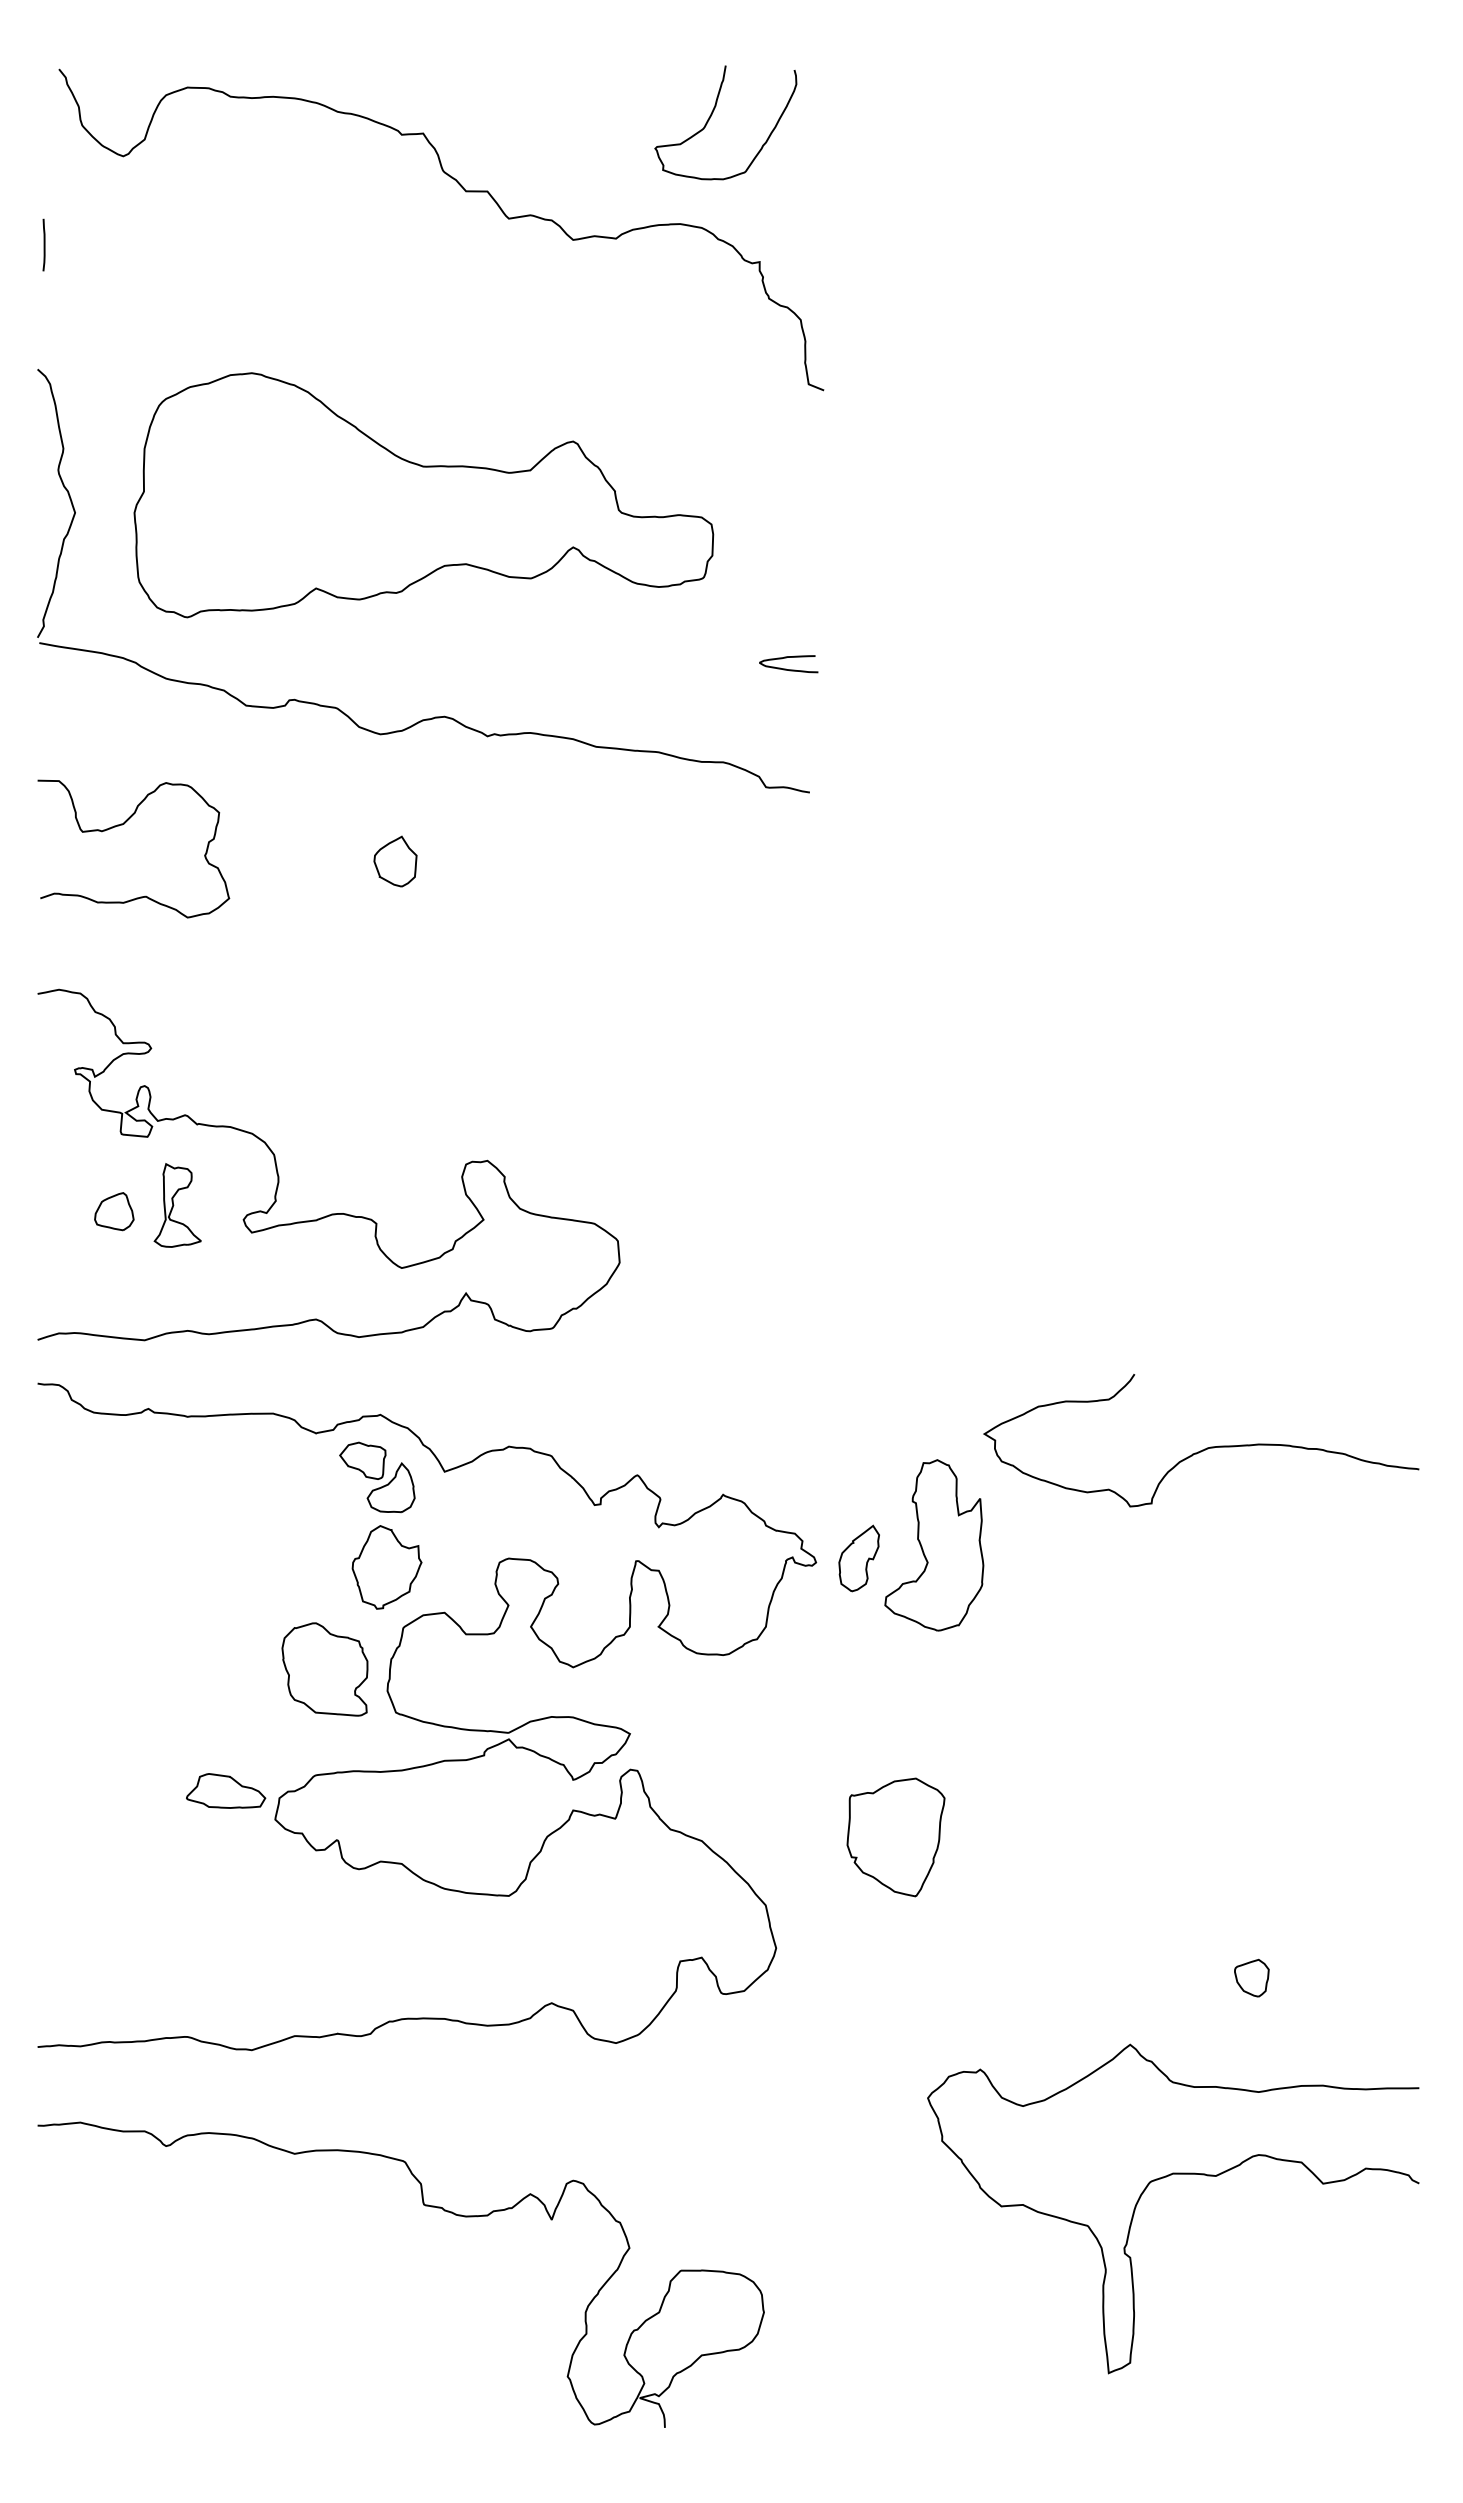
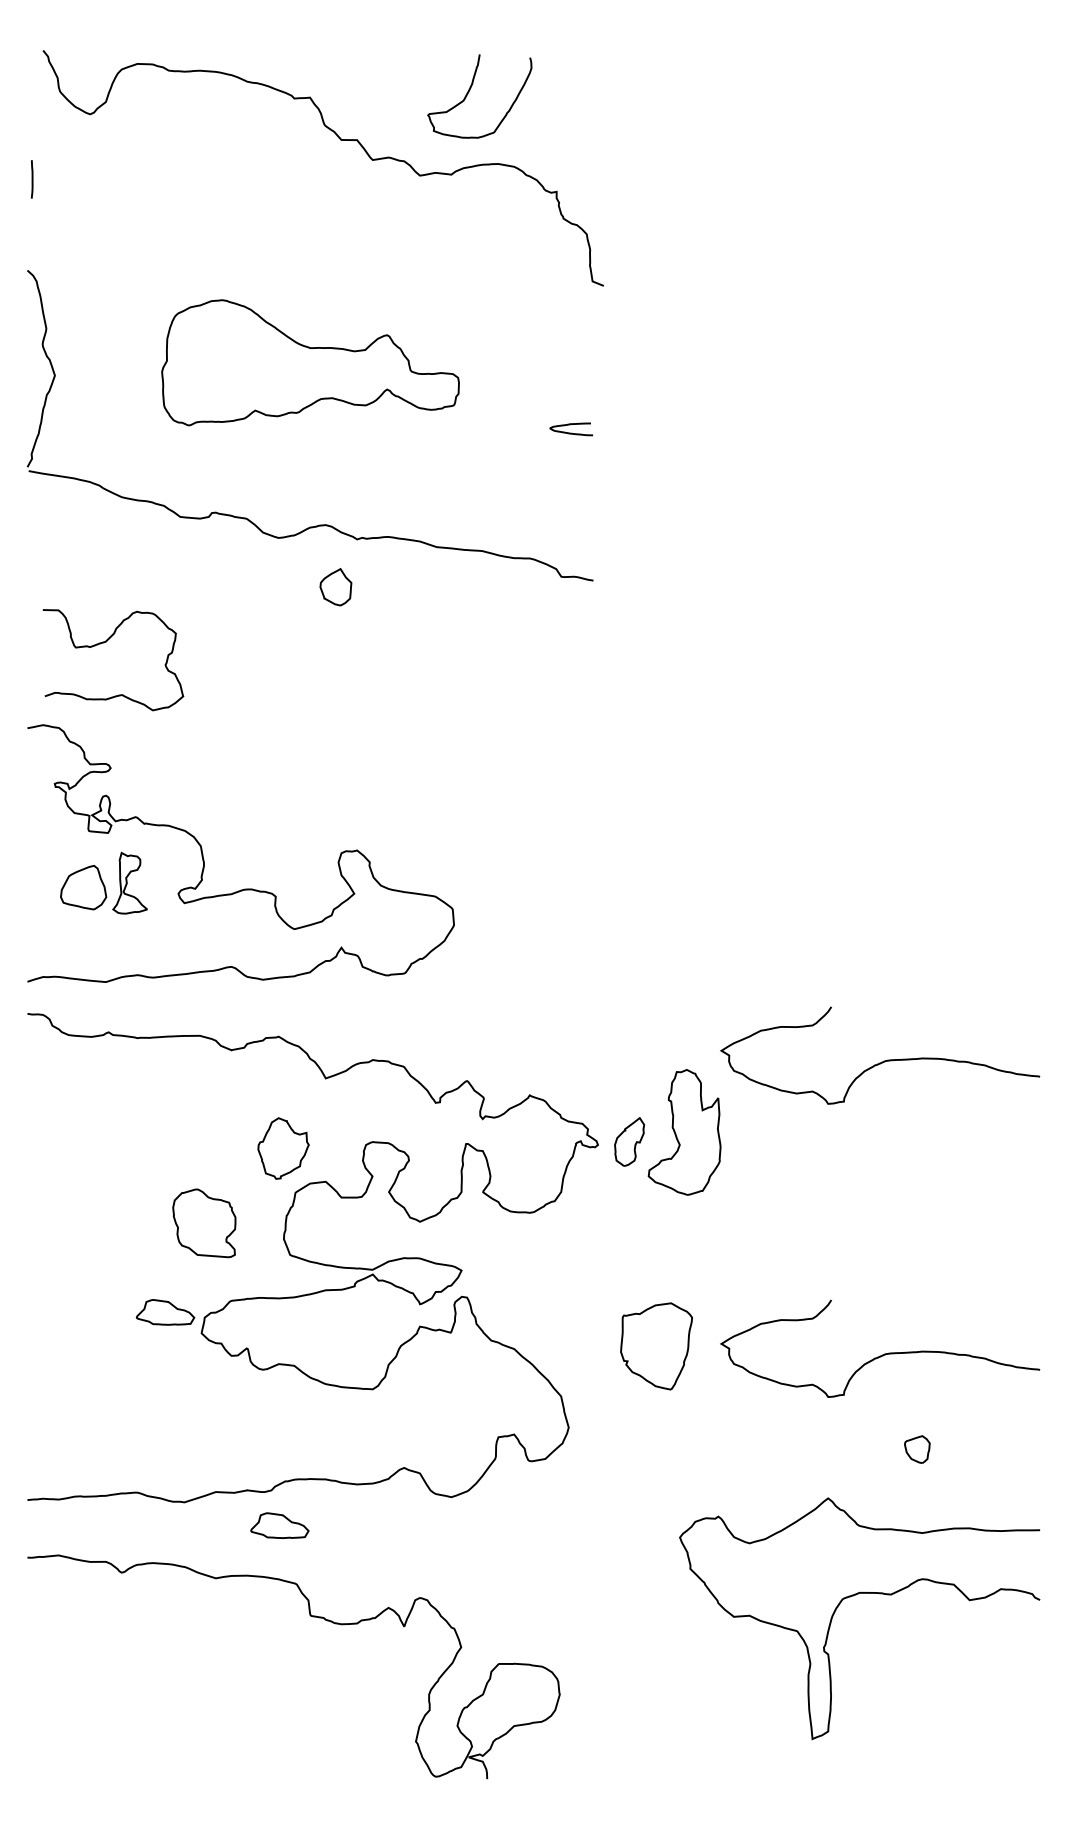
curve: (711, 116) -> (469, 91), moved
part: (423, 495) -> (310, 362), size x0.7
curve: (786, 668) -> (569, 432), moved
curve: (122, 825) -> (105, 642), moved
part: (395, 861) -> (335, 587), moved
part: (114, 1211) -> (83, 887), size x1.6
part: (377, 1477) -> (276, 1082), removed
part: (324, 1669) -> (203, 1223), moved
curve: (1204, 1848) -> (882, 1354), added
part: (382, 2081) -> (280, 1525), added

